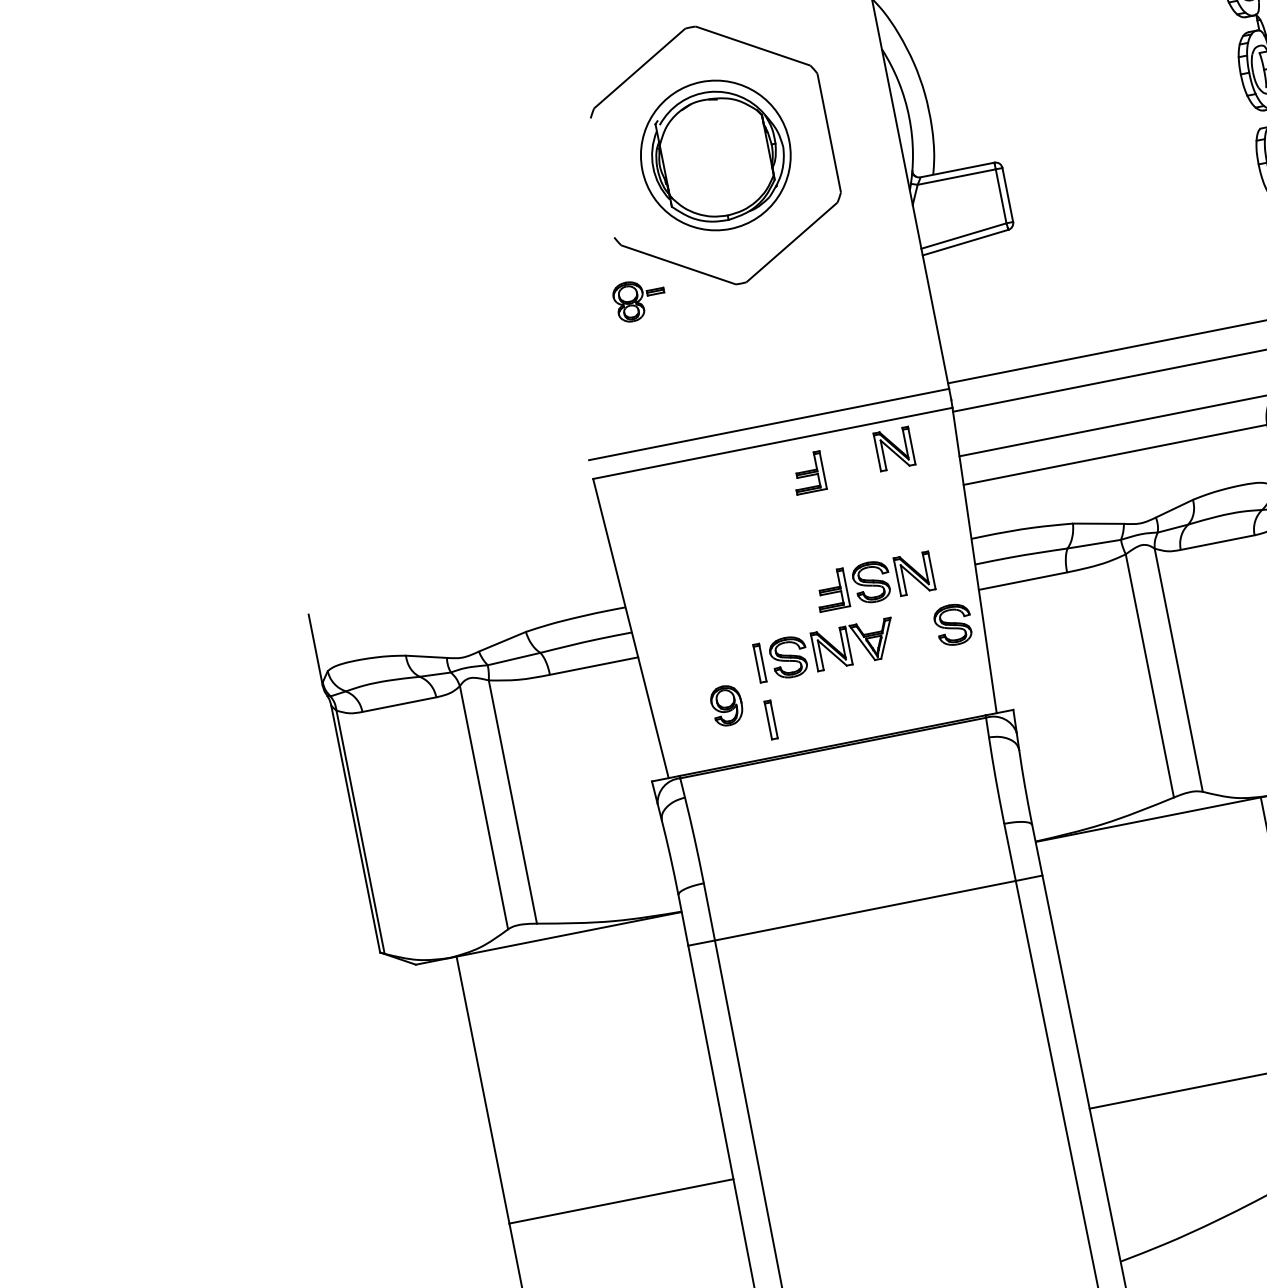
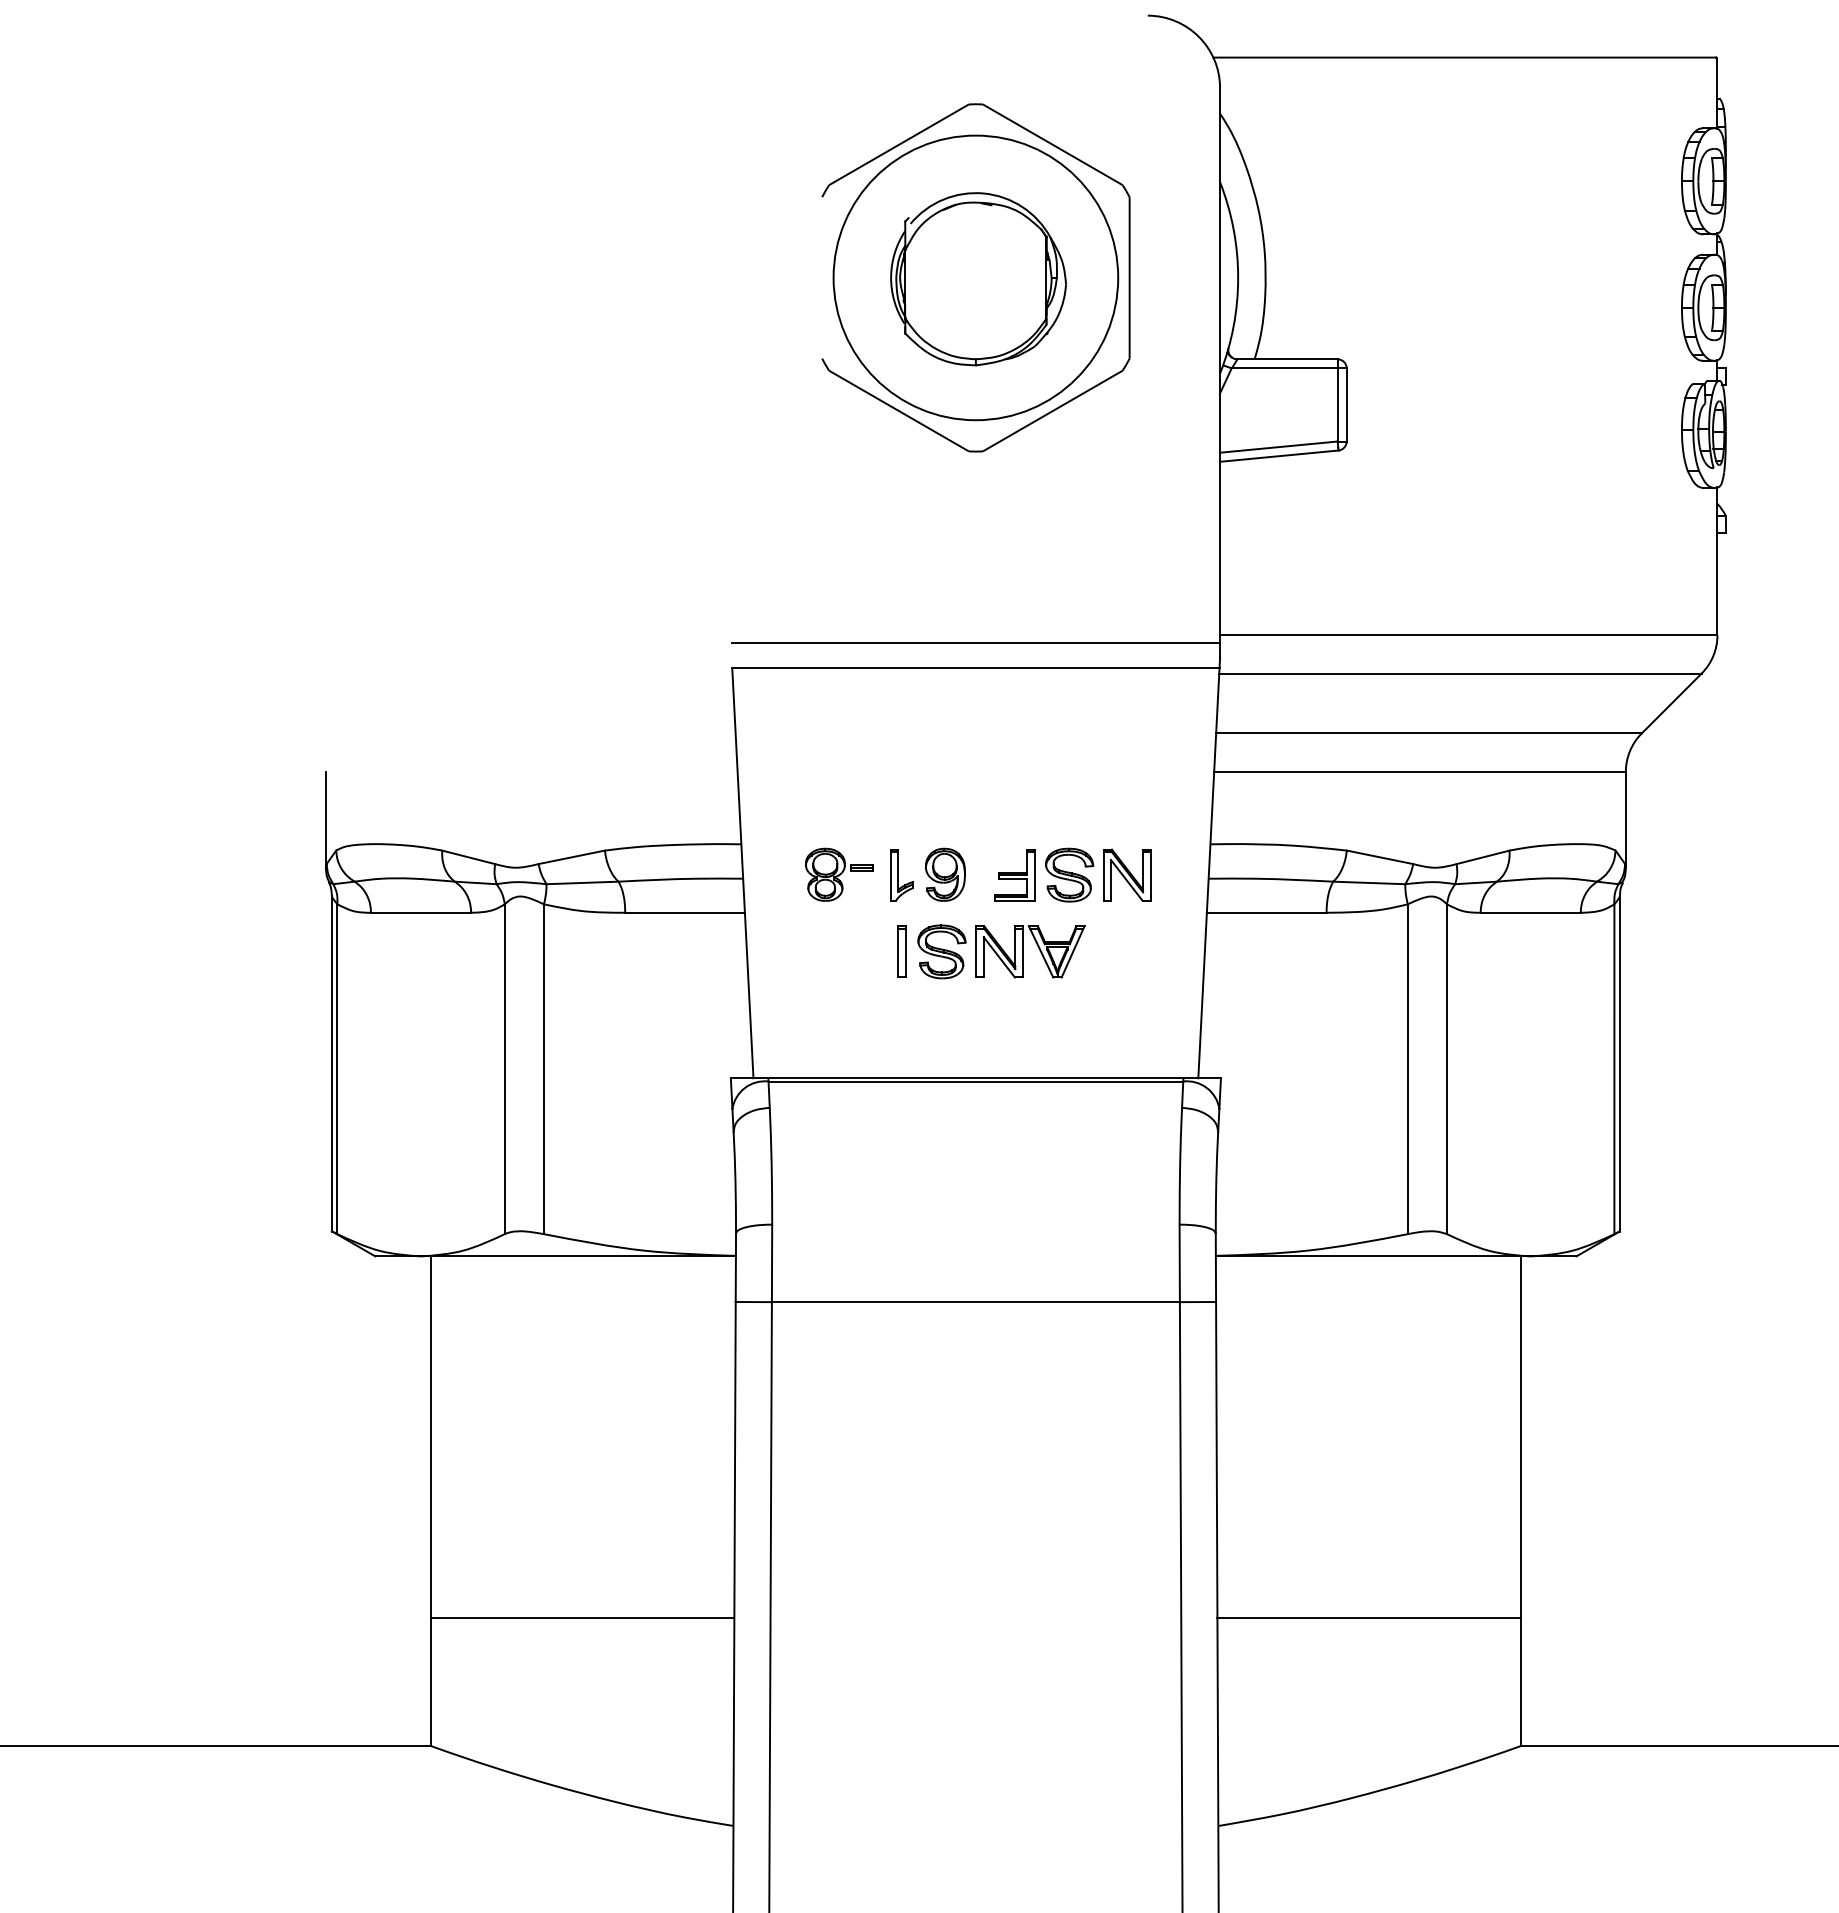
circle: (715, 155) -> (975, 277), size x1.43
part: (639, 299) -> (839, 874), moved
part: (894, 448) -> (1133, 706), removed
part: (808, 473) -> (1014, 716), removed
part: (748, 606) -> (901, 875), added
part: (953, 624) -> (1164, 951), removed
part: (727, 705) -> (945, 874), moved
part: (770, 719) -> (901, 1028), removed

